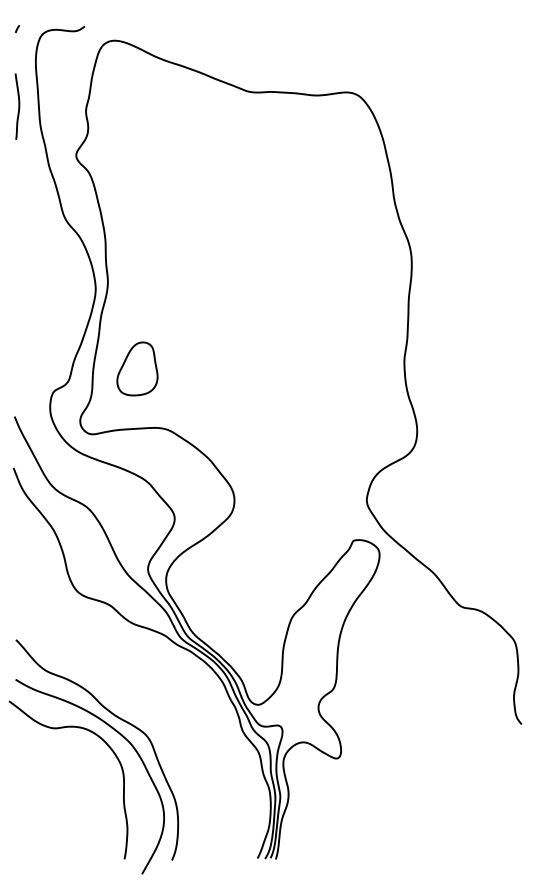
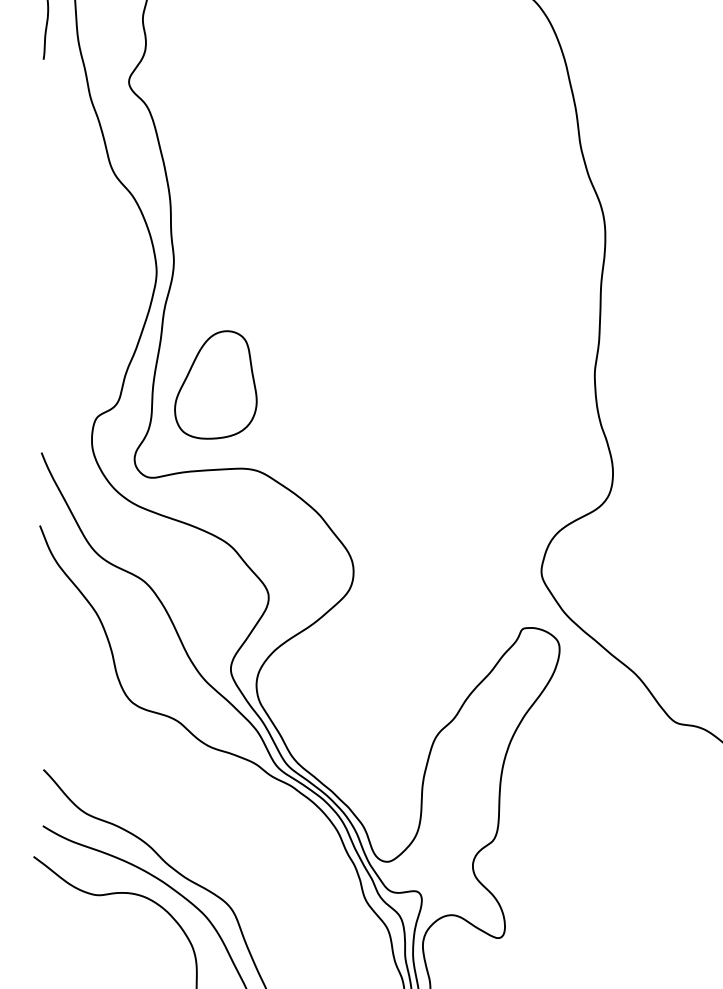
part: (137, 368) -> (215, 384), size x1.43

